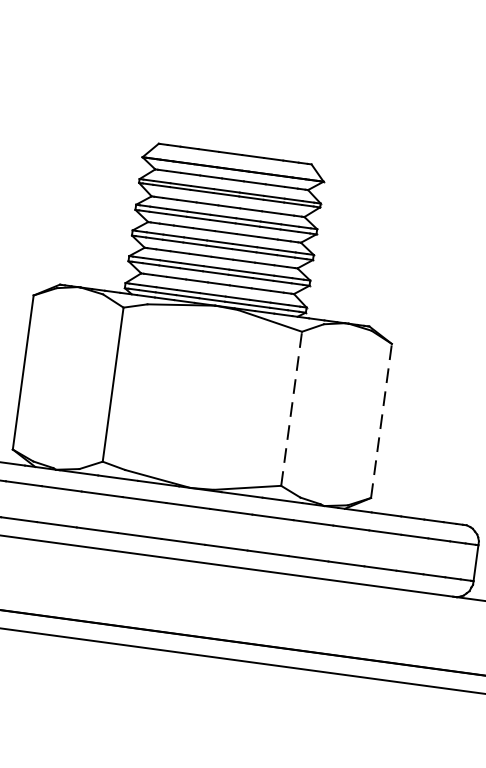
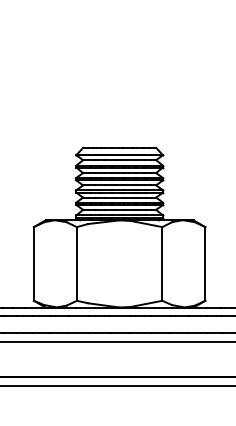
line: (292, 407) -> (162, 263), dashed -> solid
line: (382, 420) -> (205, 263), dashed -> solid

